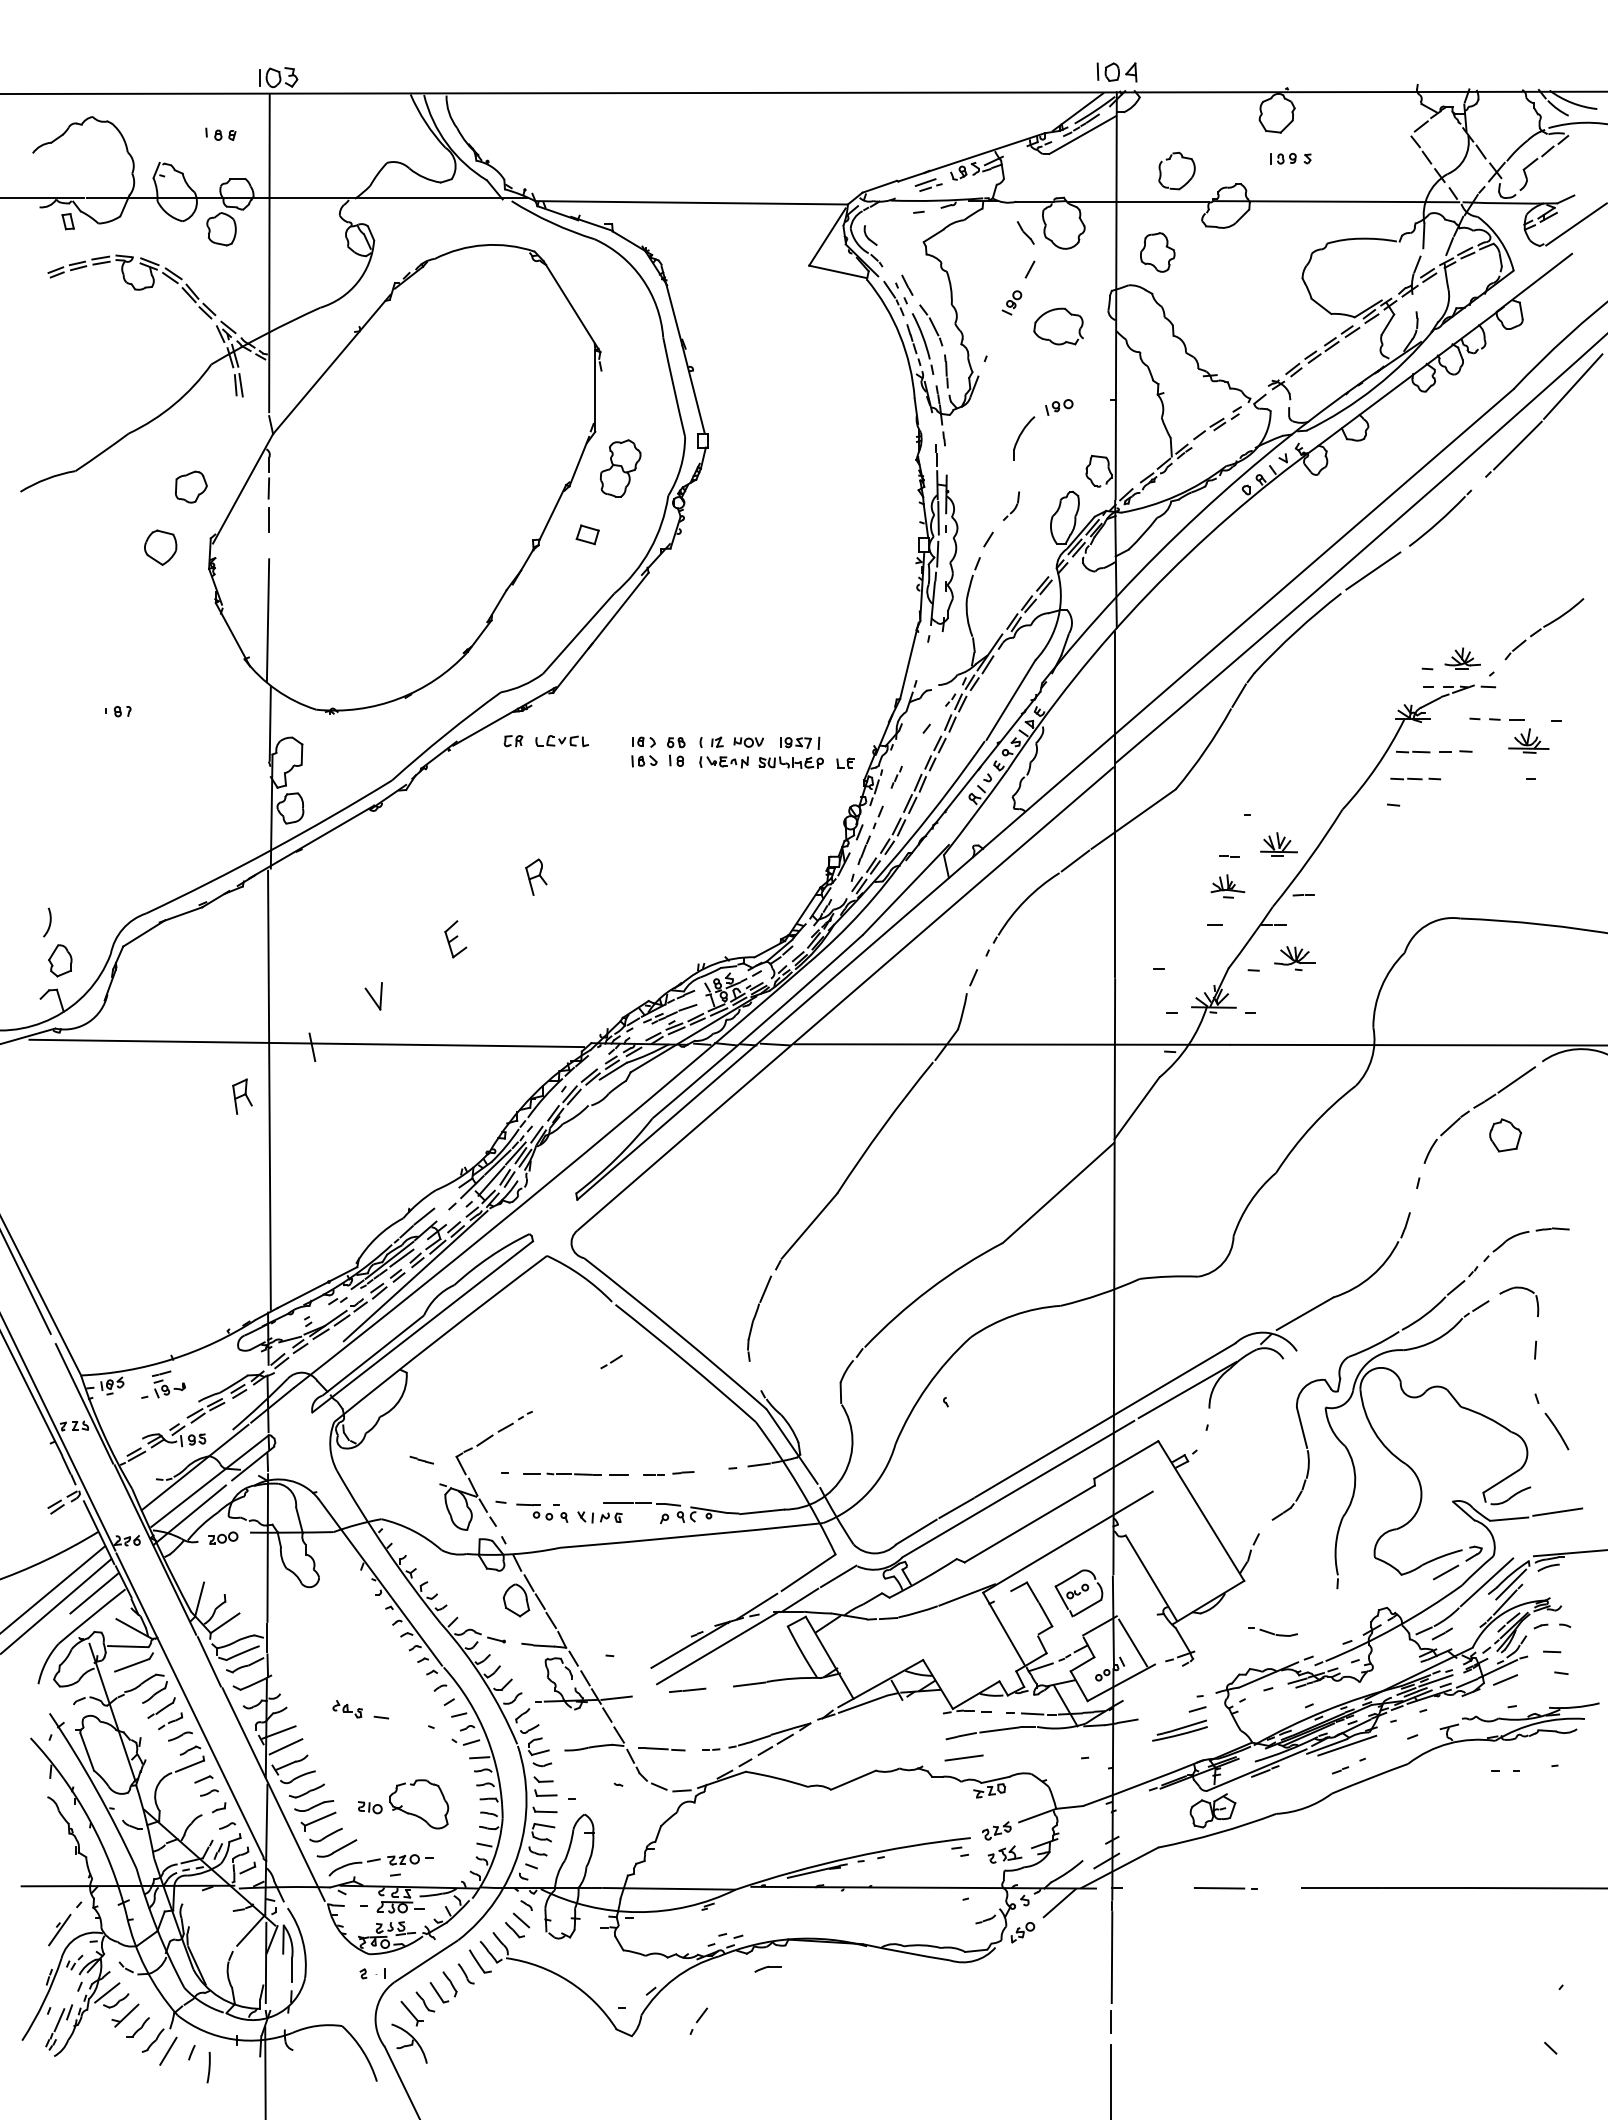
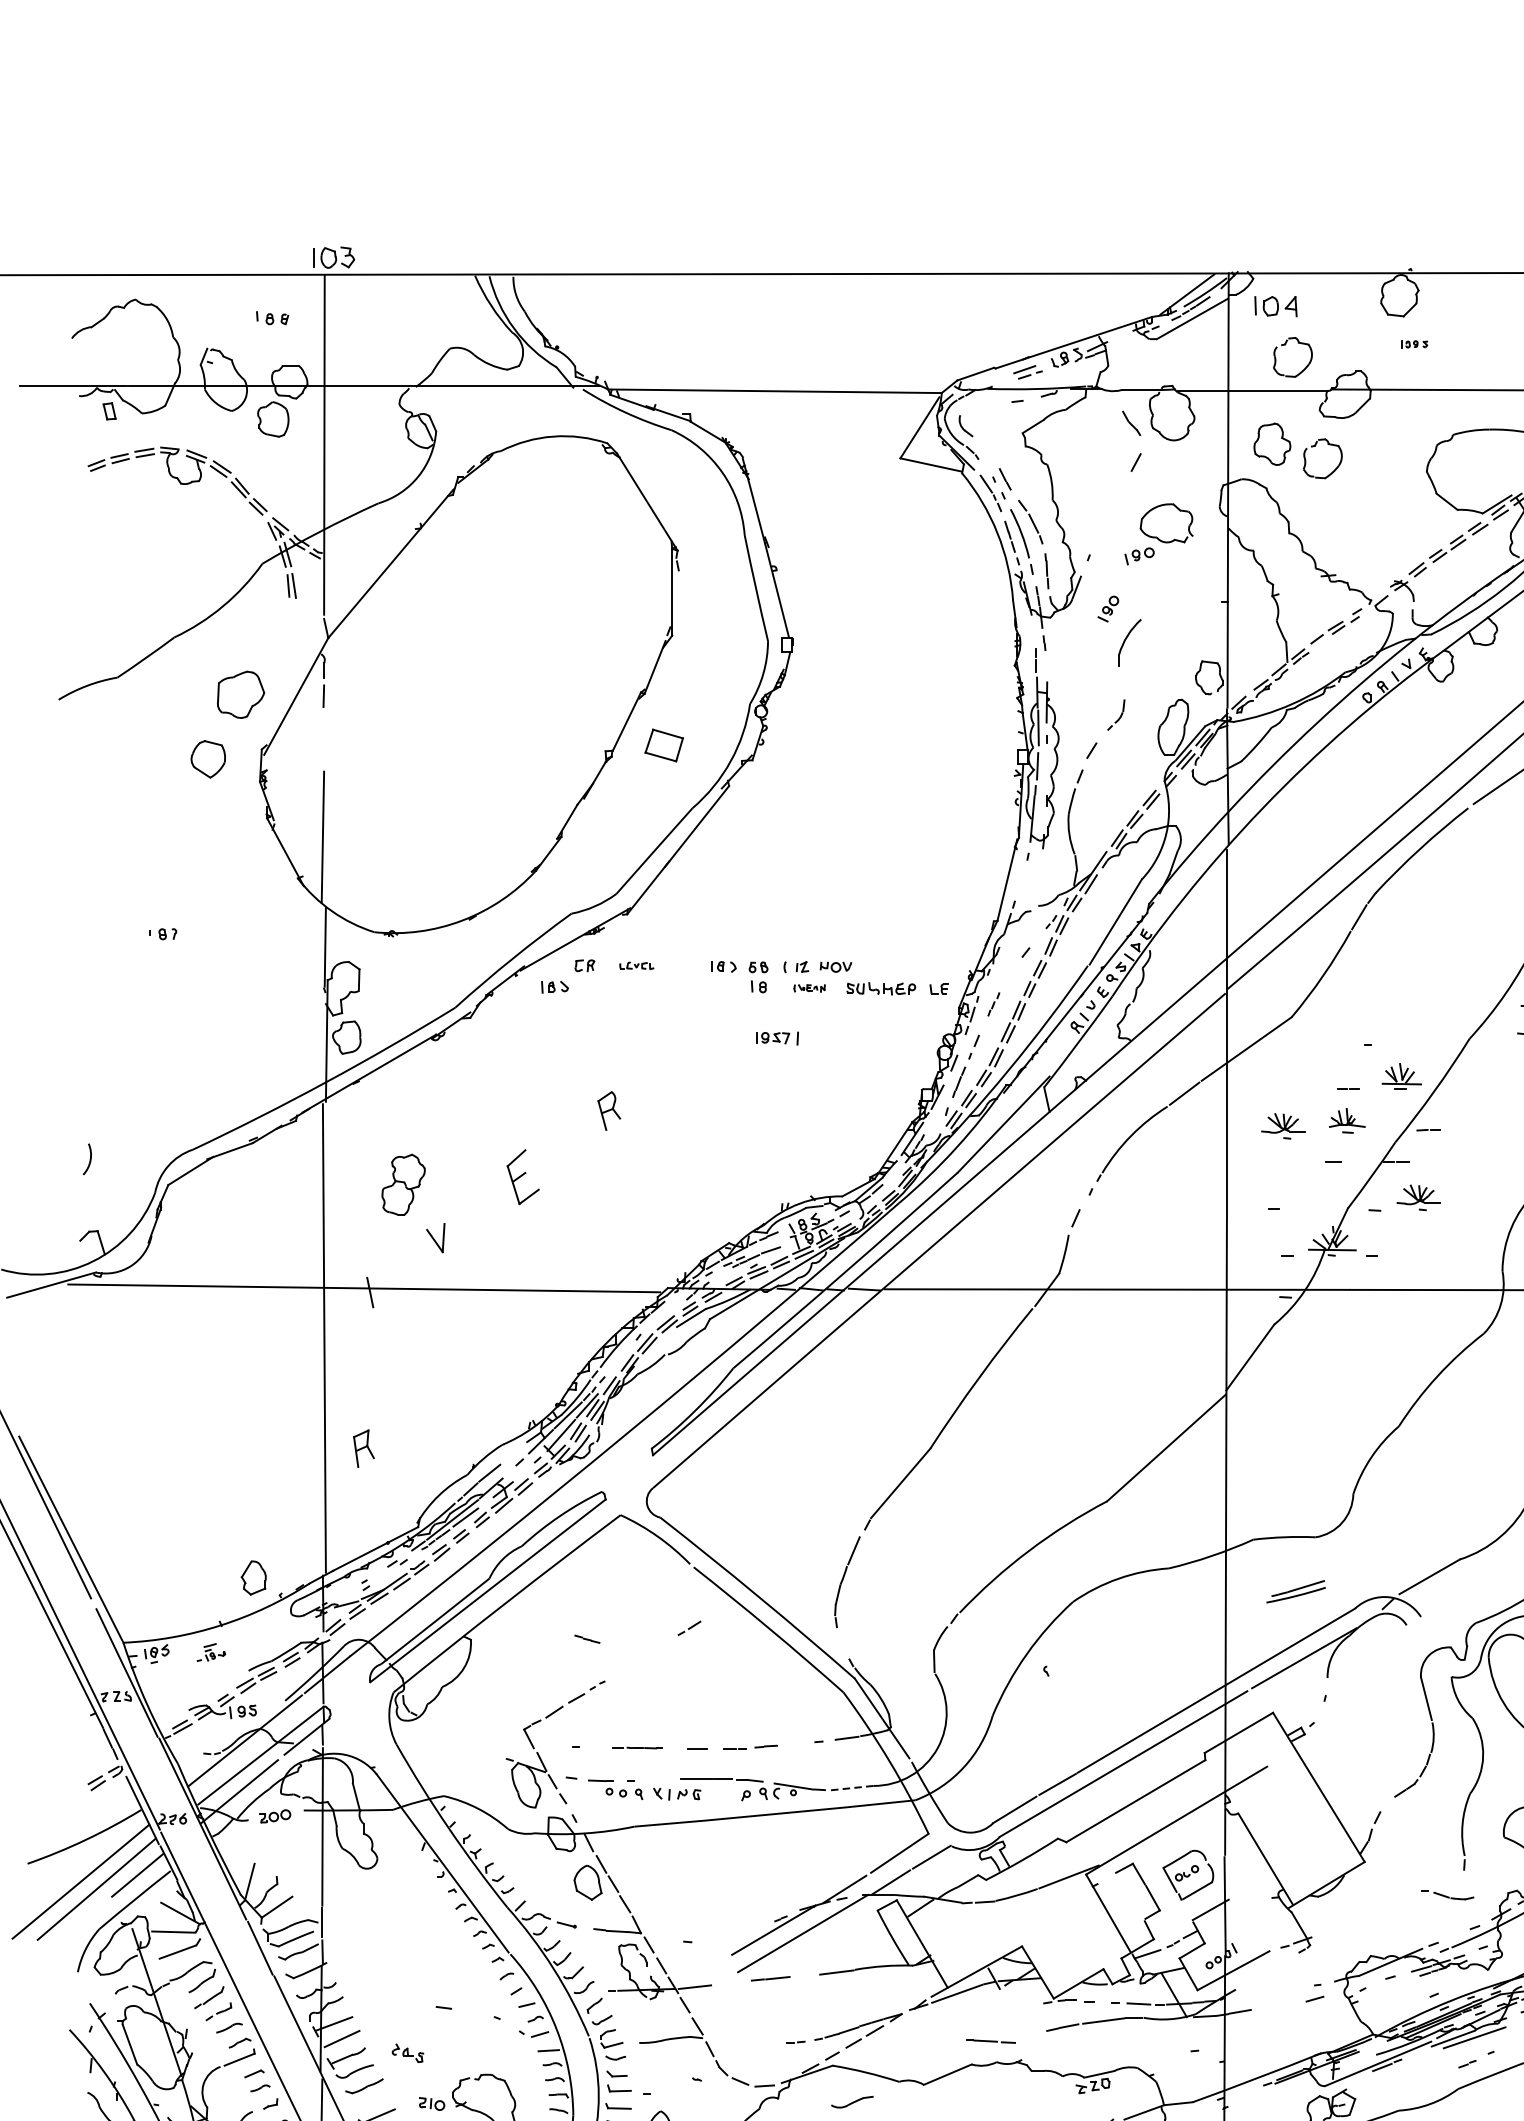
part: (1116, 72) -> (1275, 306), moved
part: (1290, 158) -> (1414, 343), size x0.6
part: (1198, 254) -> (1315, 446), added
part: (1011, 302) -> (1107, 608), moved
part: (1059, 407) -> (1139, 556), moved
part: (620, 468) -> (403, 1184), moved
part: (191, 486) -> (241, 694), size x1.4
line: (268, 519) -> (323, 729), removed
part: (587, 534) -> (663, 745), size x1.6
part: (561, 741) -> (636, 966), size x0.6
part: (800, 742) -> (778, 1037), moved
part: (644, 761) -> (554, 987), moved
part: (723, 762) -> (808, 988), size x0.6
part: (1167, 891) -> (1282, 1126), added
part: (455, 939) -> (522, 1177), size x1.4
part: (60, 960) -> (254, 1577), moved
part: (242, 1096) -> (363, 1448), moved
line: (415, 1276) -> (480, 1537), removed
part: (163, 1384) -> (211, 1652), size x0.6
line: (421, 1459) -> (587, 1638), moved
part: (562, 1473) -> (637, 1747), size x0.6
line: (761, 1511) -> (849, 1787), solid -> dashed
part: (1272, 1631) -> (1447, 1894), moved
line: (1133, 1642) -> (1246, 1927), removed
part: (347, 1709) -> (407, 2053), moved
part: (1179, 1730) -> (1295, 1591), moved
line: (661, 1749) -> (990, 2041), moved
line: (963, 1757) -> (1065, 2050), removed
part: (314, 1805) -> (852, 2101), moved

